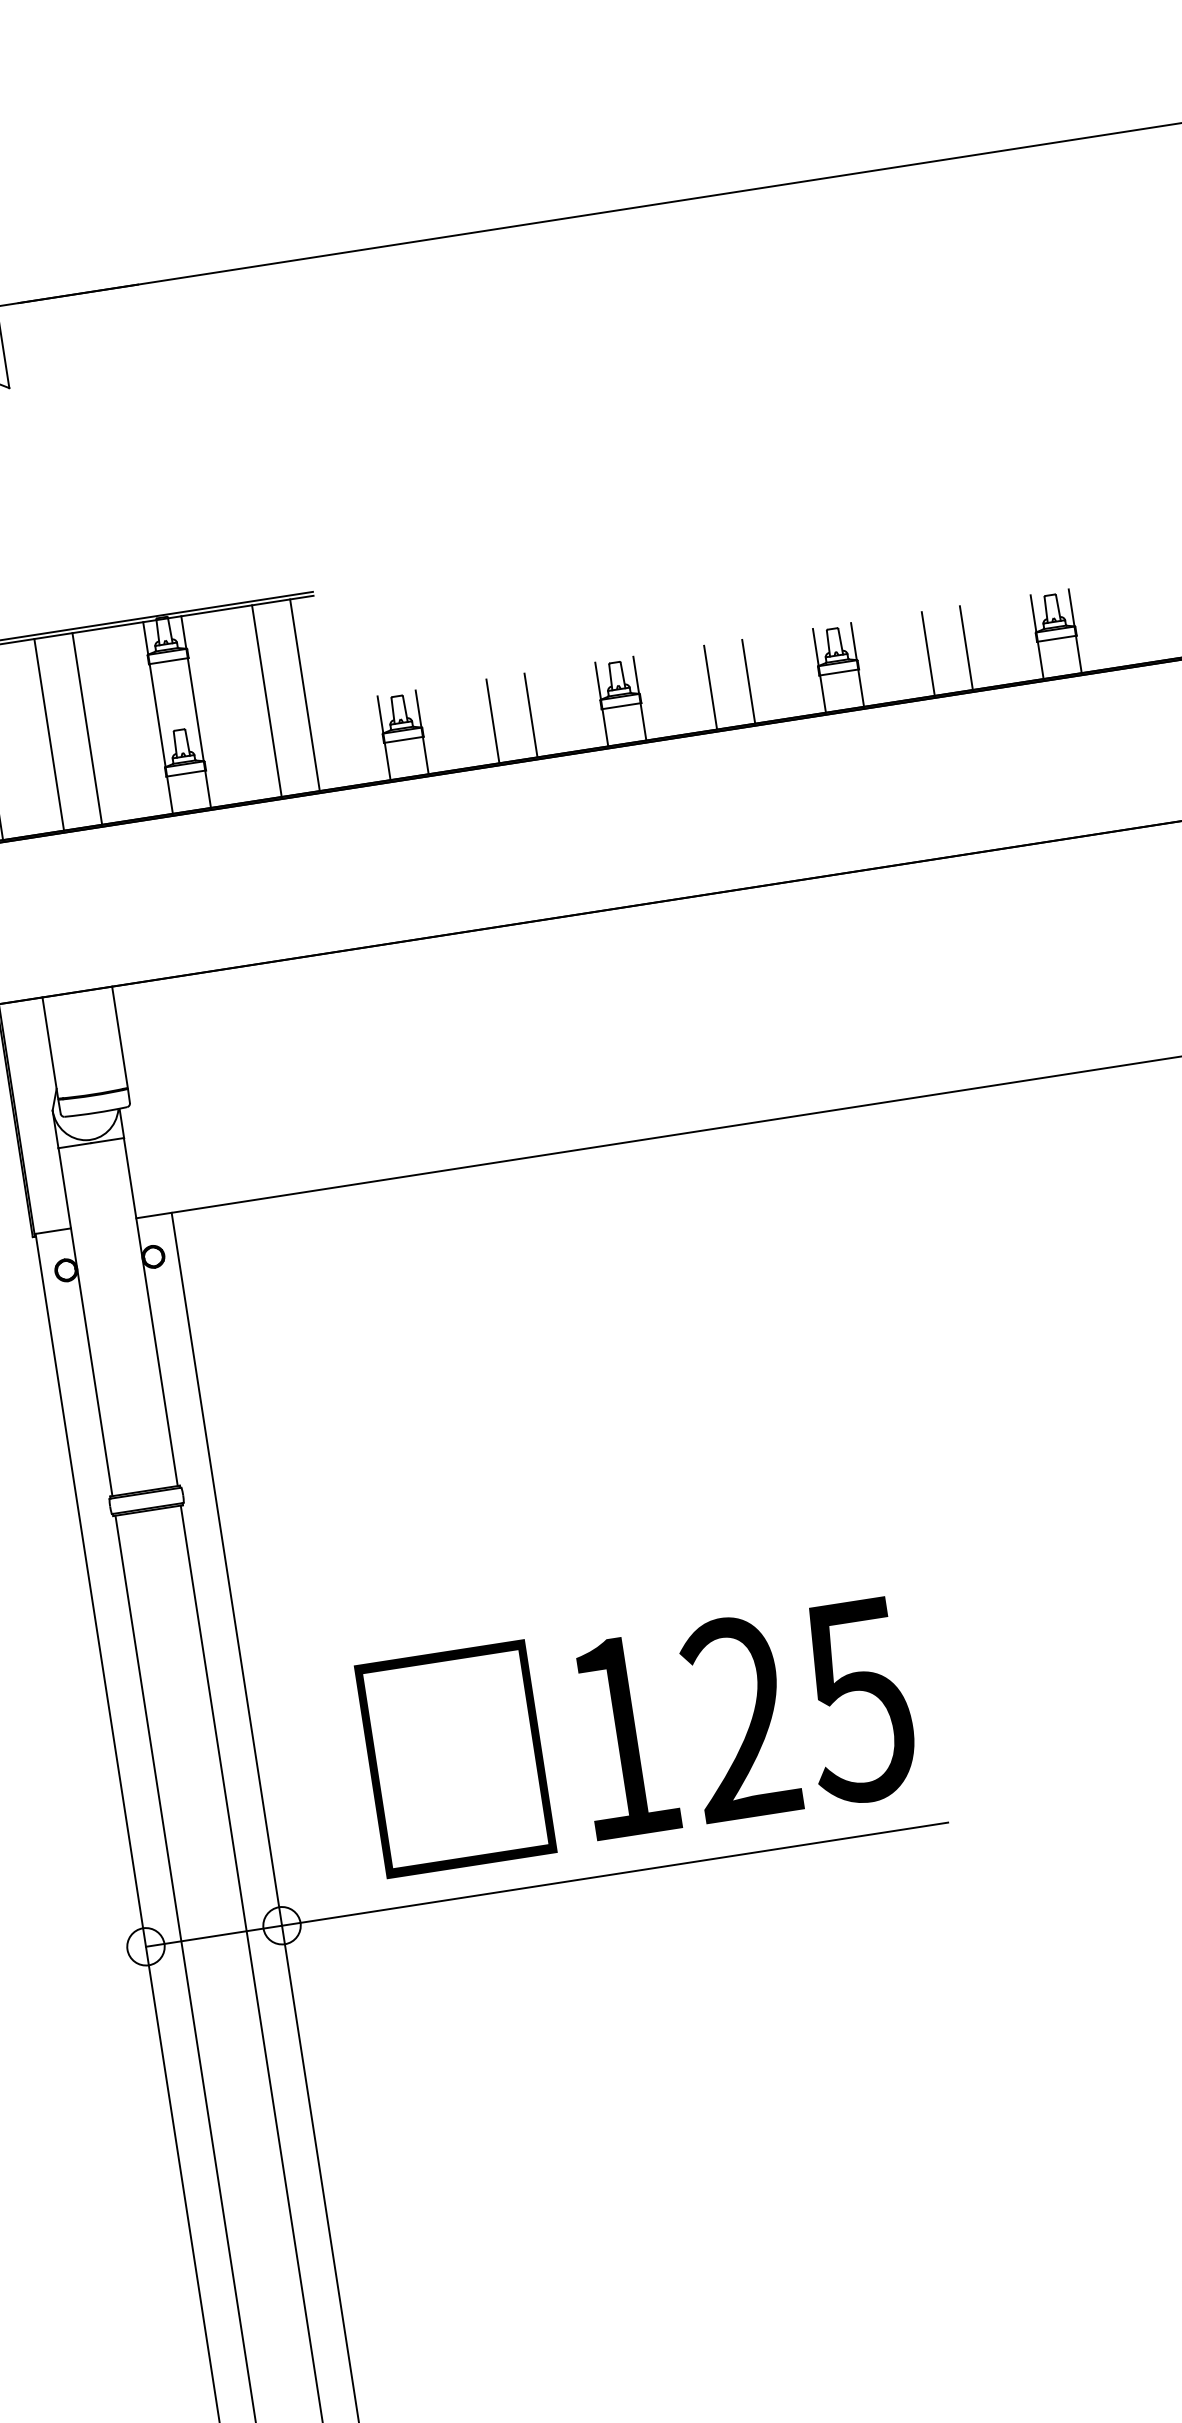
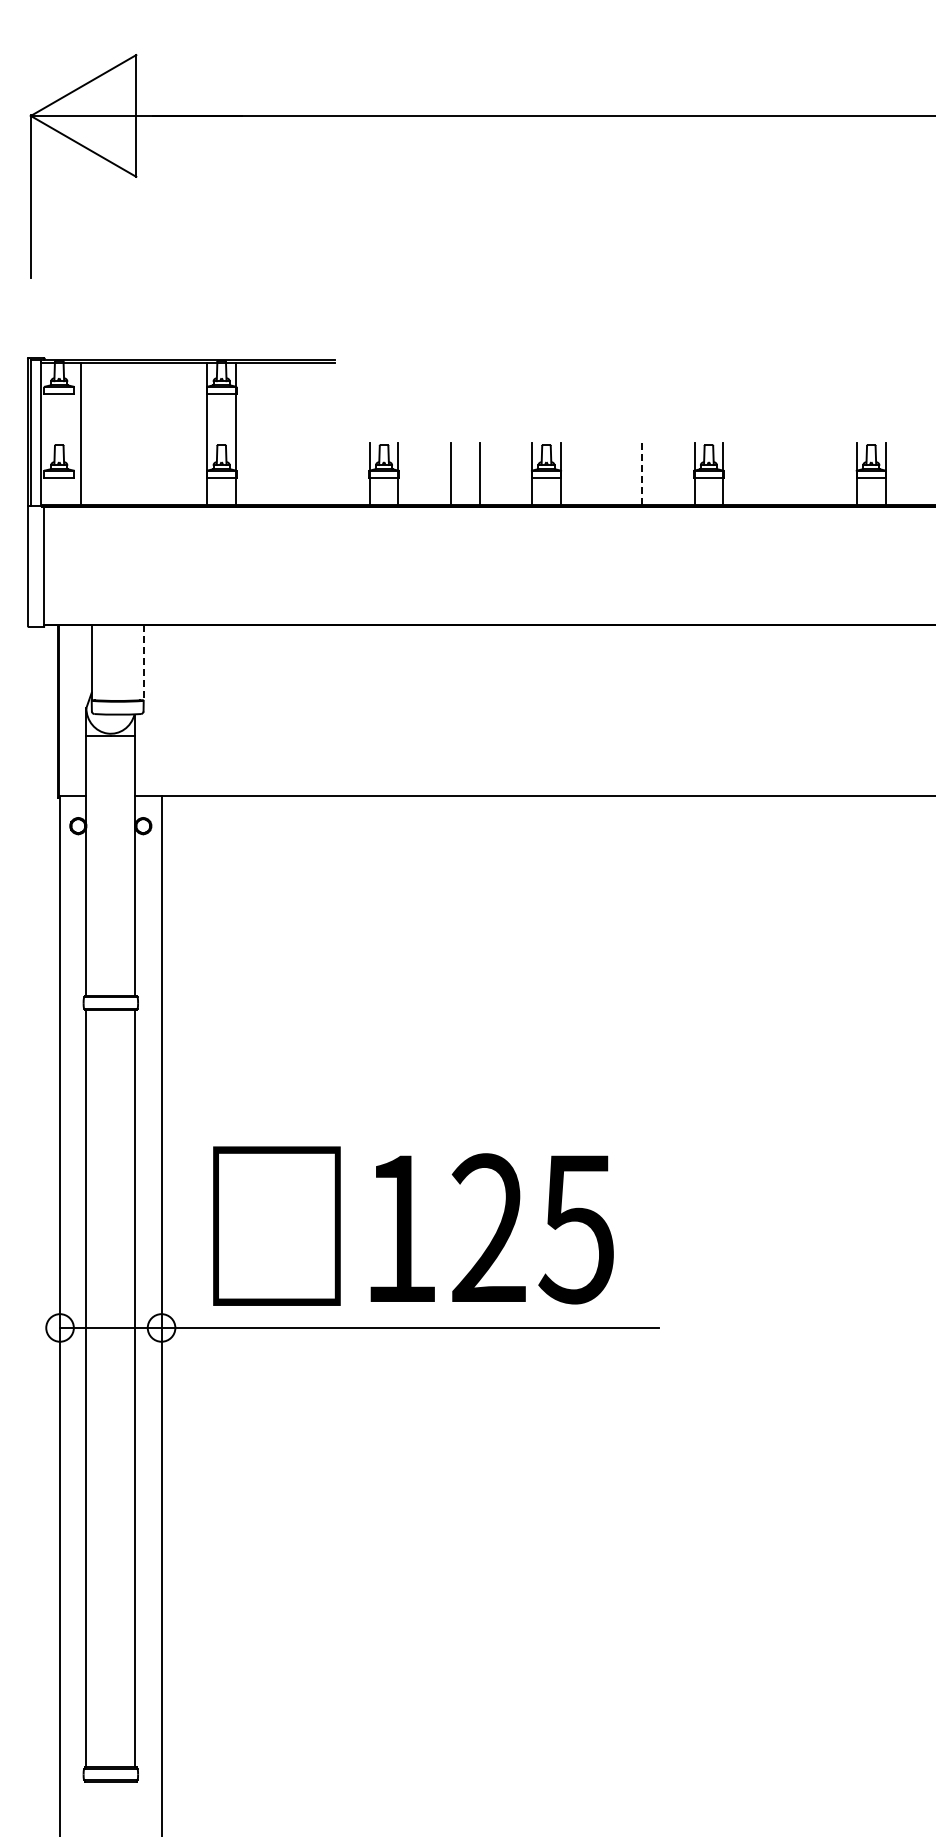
line: (966, 648) -> (804, 474), removed
line: (927, 654) -> (775, 474), removed
line: (748, 680) -> (641, 473), solid -> dashed
line: (710, 688) -> (613, 474), removed
line: (305, 694) -> (317, 433), removed
line: (266, 700) -> (288, 433), removed
line: (86, 728) -> (154, 433), removed
line: (49, 734) -> (126, 433), removed
line: (119, 1037) -> (143, 662), solid -> dashed
text: (638, 1729) -> (413, 1225), moved

